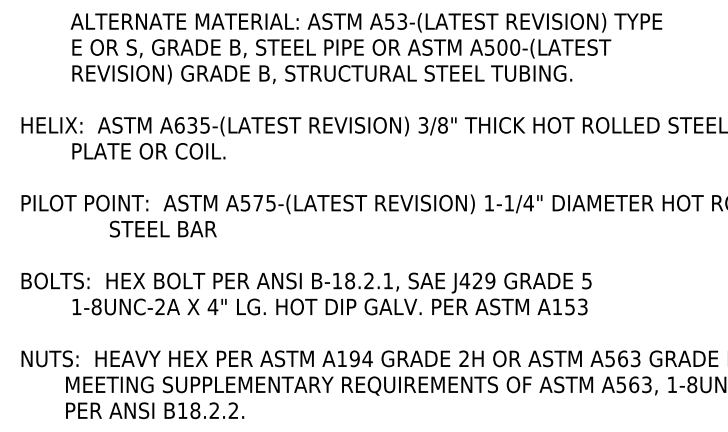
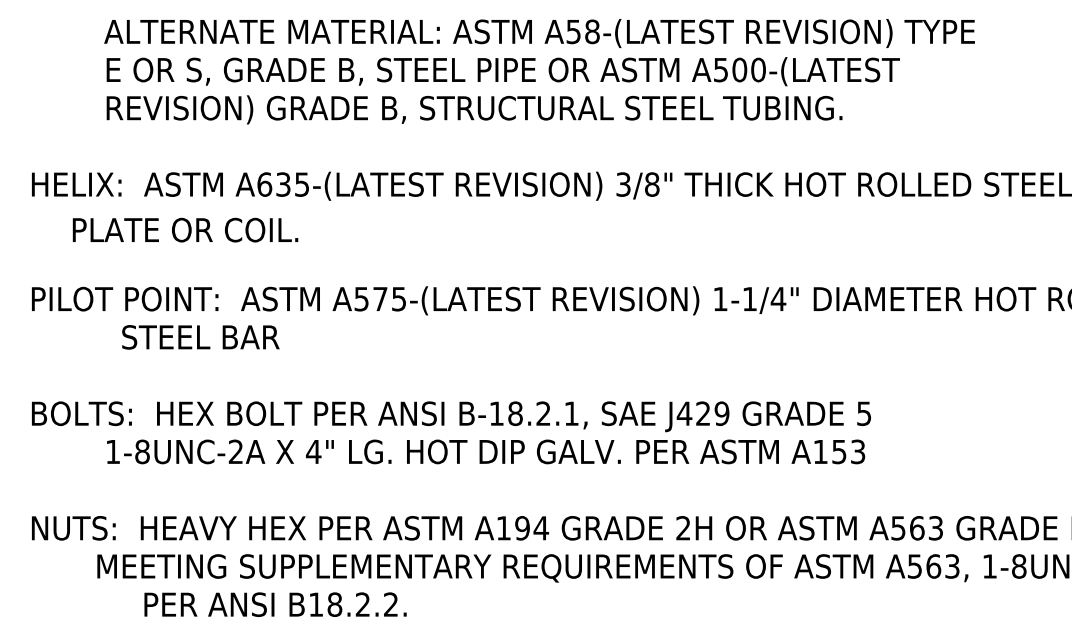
text: (402, 21) -> (592, 31), A53-(LATEST -> A58-(LATEST
text: (148, 151) -> (184, 230), moved
text: (163, 228) -> (201, 336), moved
text: (155, 410) -> (276, 604), moved

